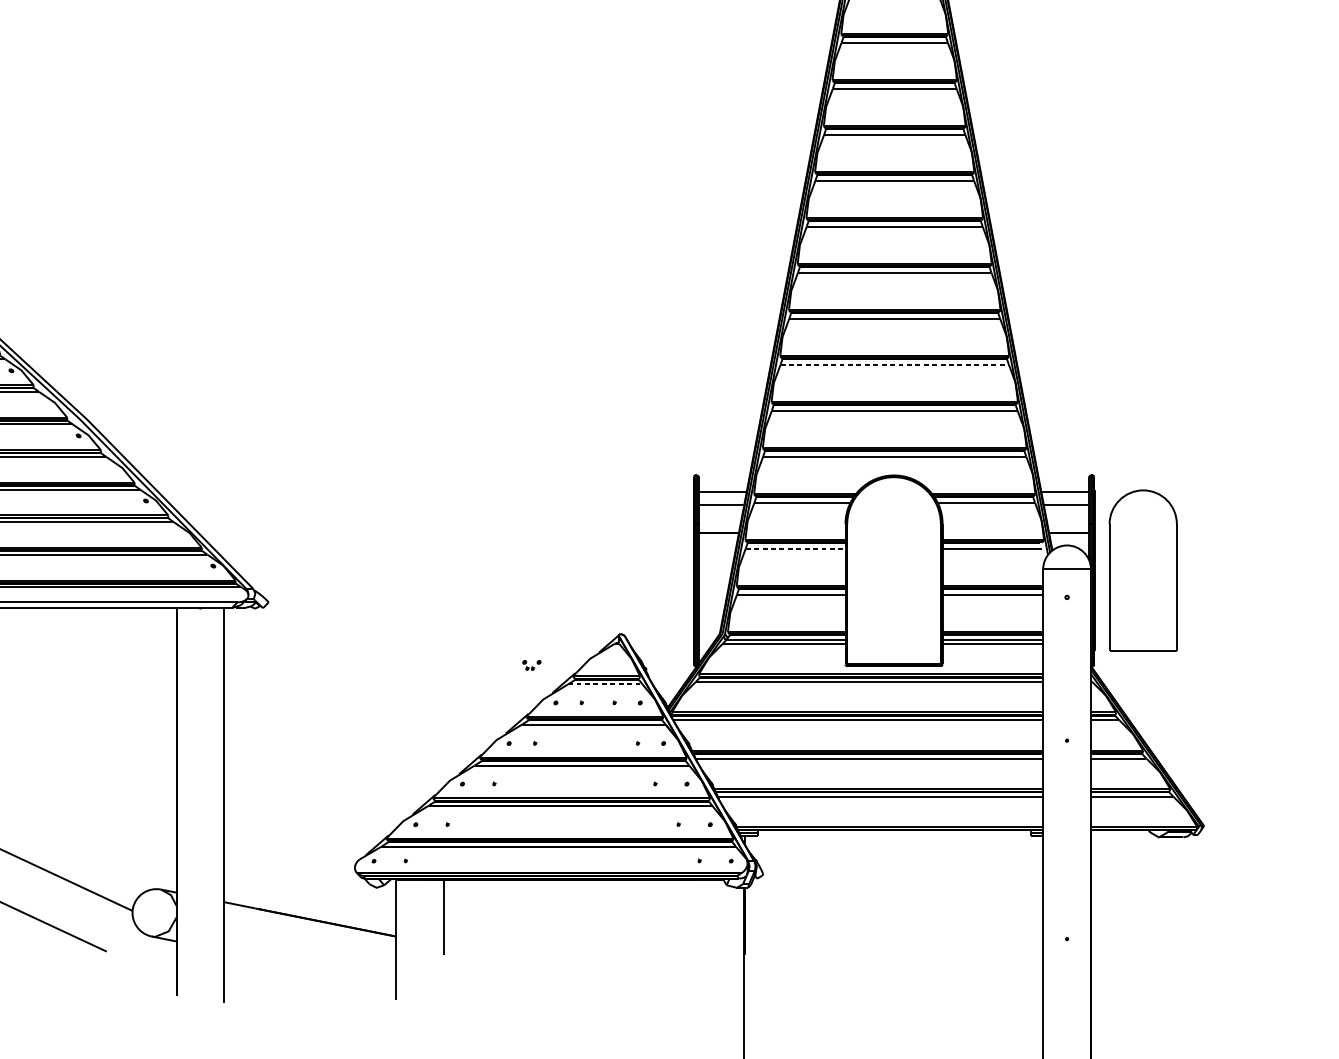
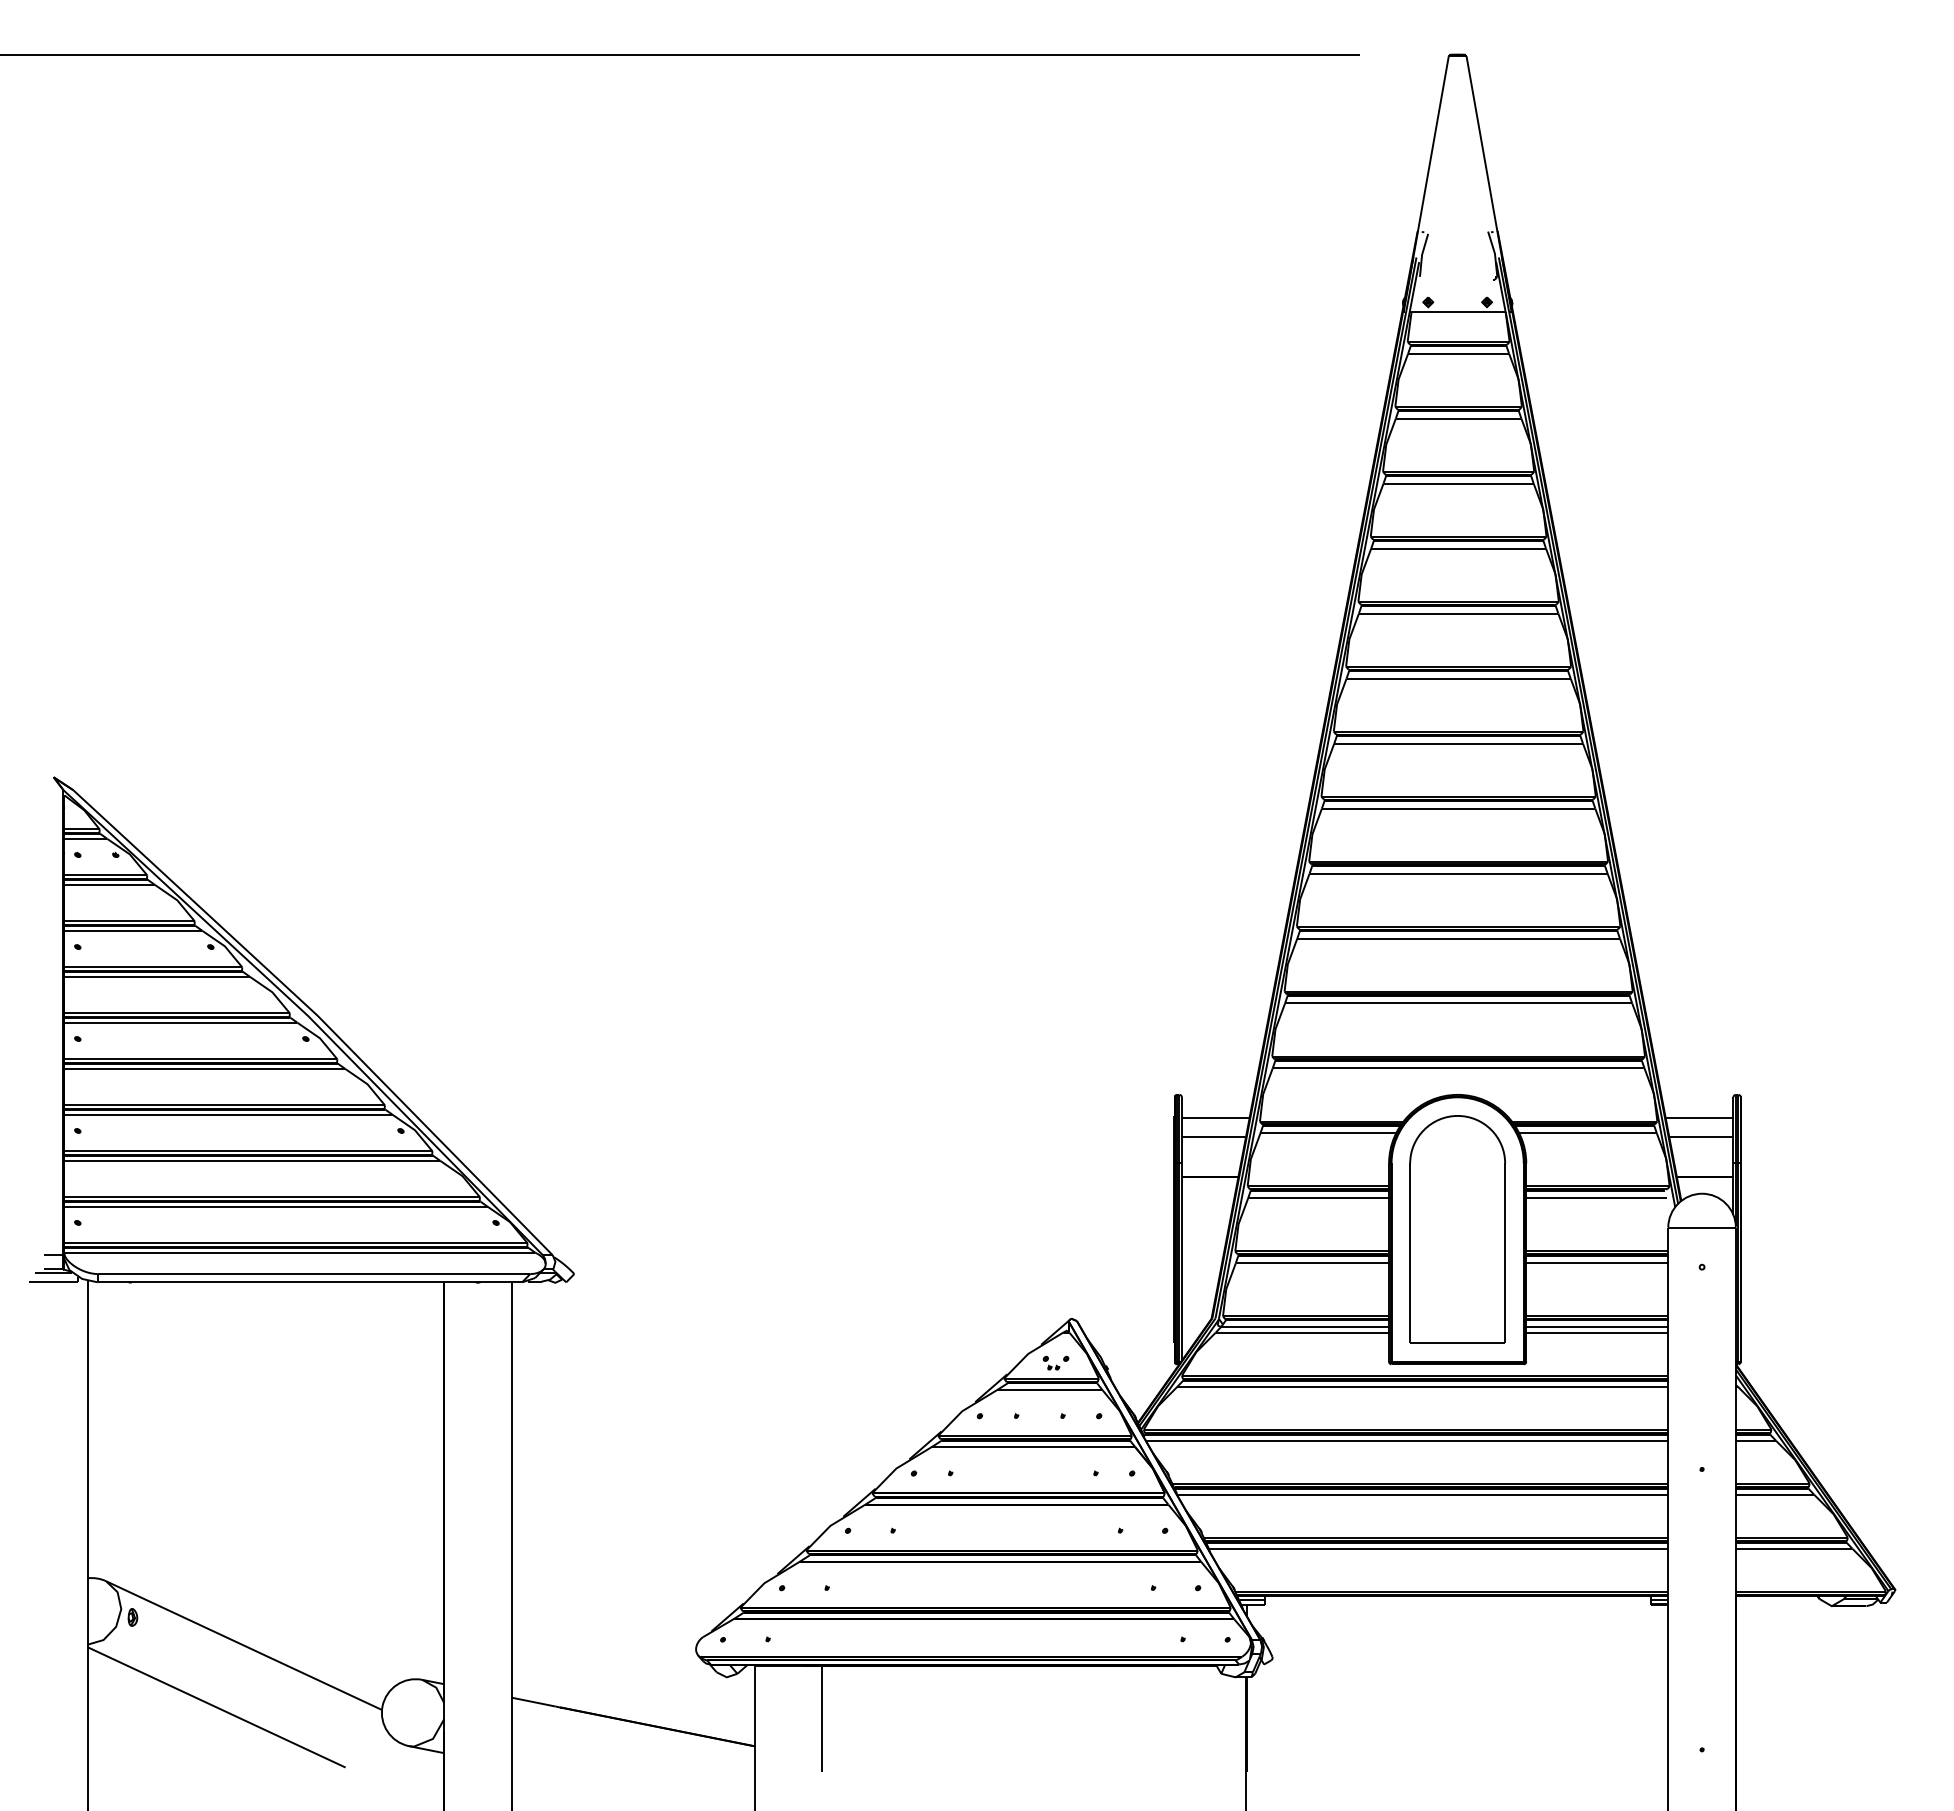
line: (895, 364) -> (1459, 938), dashed -> solid
line: (796, 548) -> (1319, 1198), dashed -> solid
part: (1143, 570) -> (1457, 1229), moved
part: (531, 664) -> (1055, 1362), moved
line: (605, 684) -> (1049, 1390), dashed -> solid

